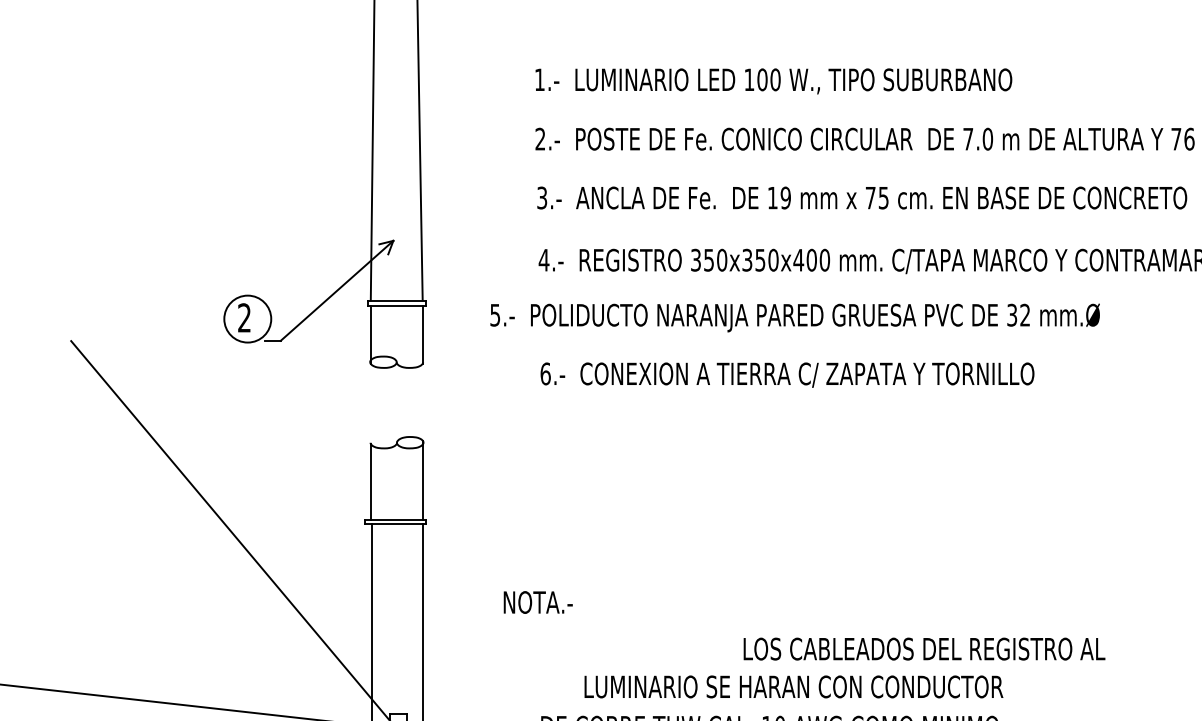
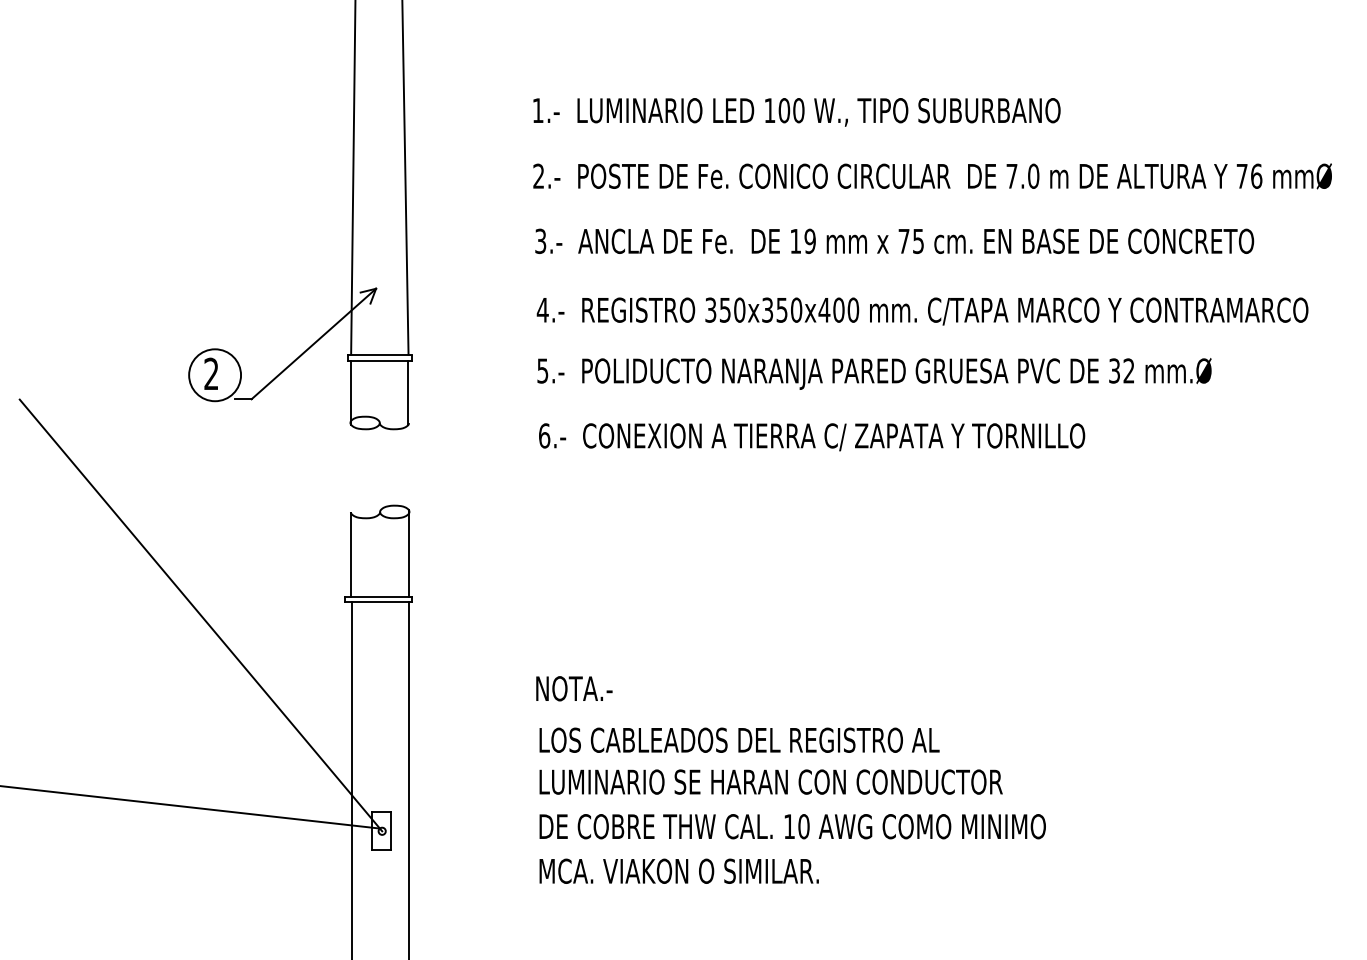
text: (795, 317) -> (874, 373), moved
text: (538, 602) -> (574, 688), moved
text: (924, 648) -> (739, 739), moved
text: (793, 686) -> (770, 781), moved

